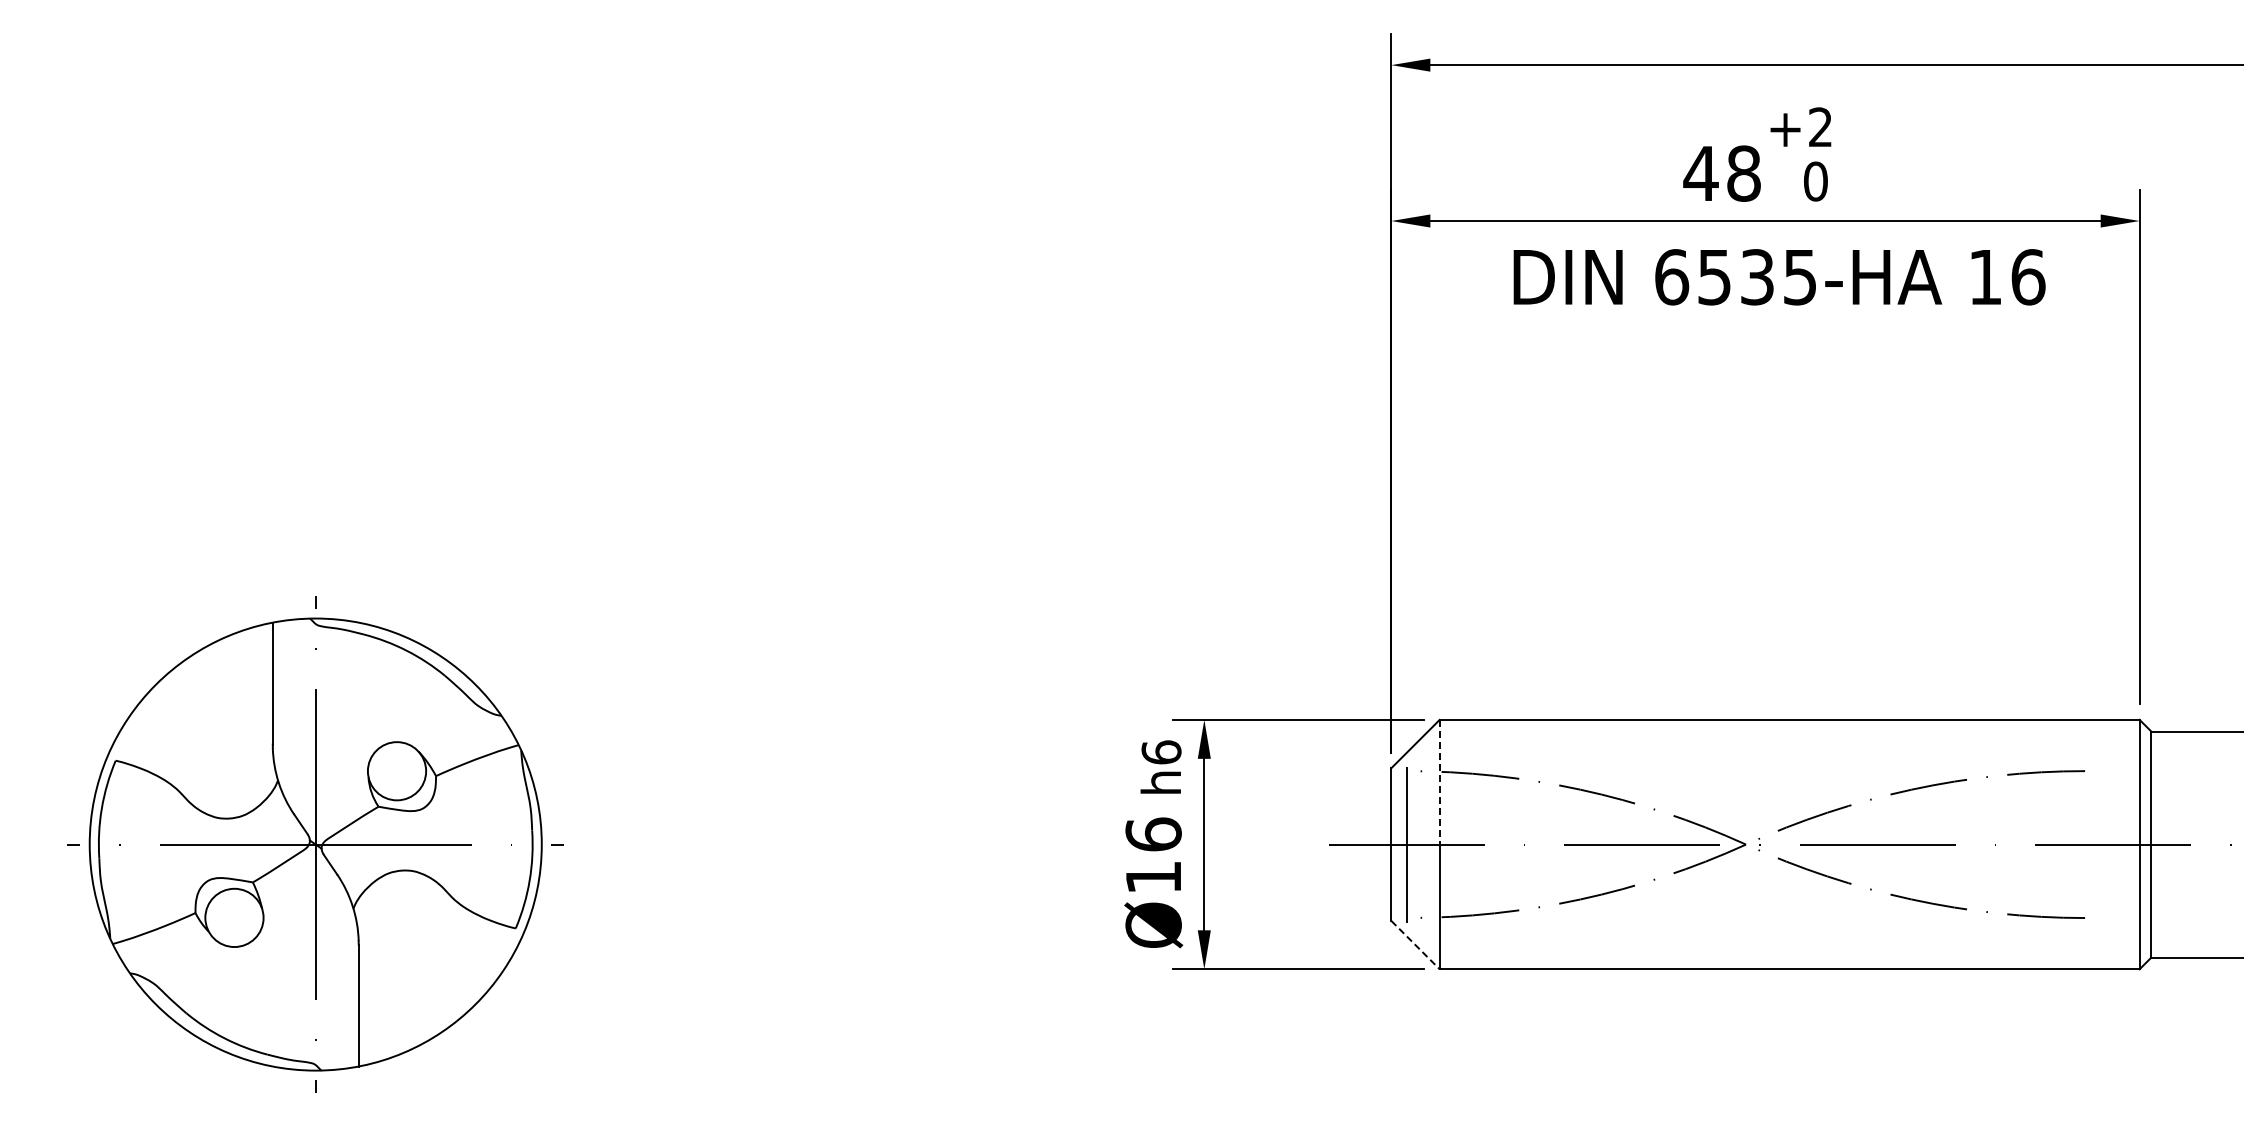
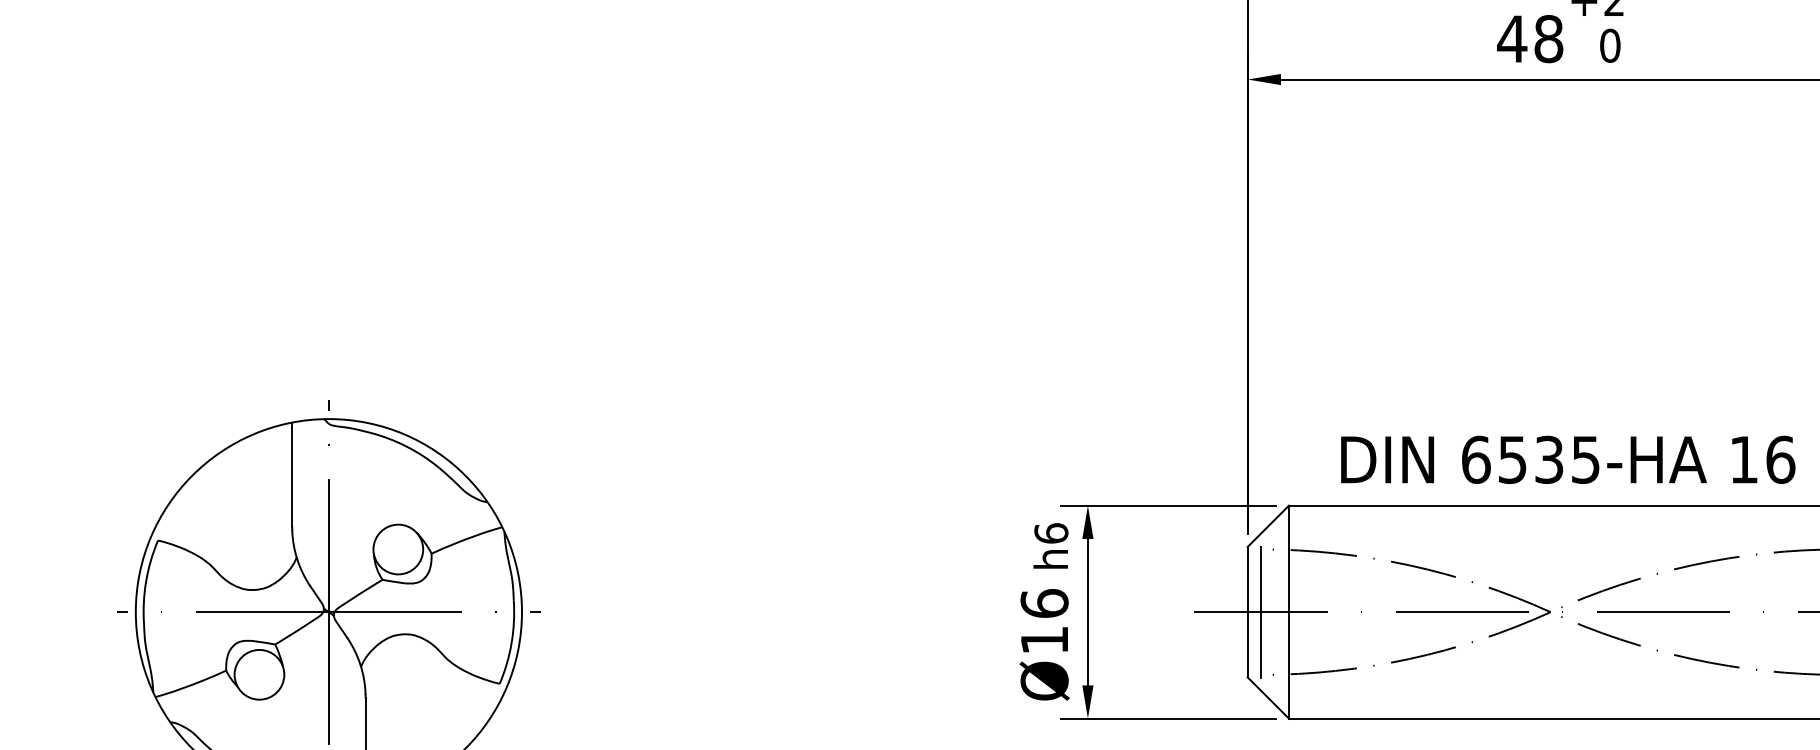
text: (1779, 277) -> (1568, 460), moved
line: (1439, 782) -> (1288, 559), dashed -> solid
line: (1415, 945) -> (1268, 698), dashed -> solid

